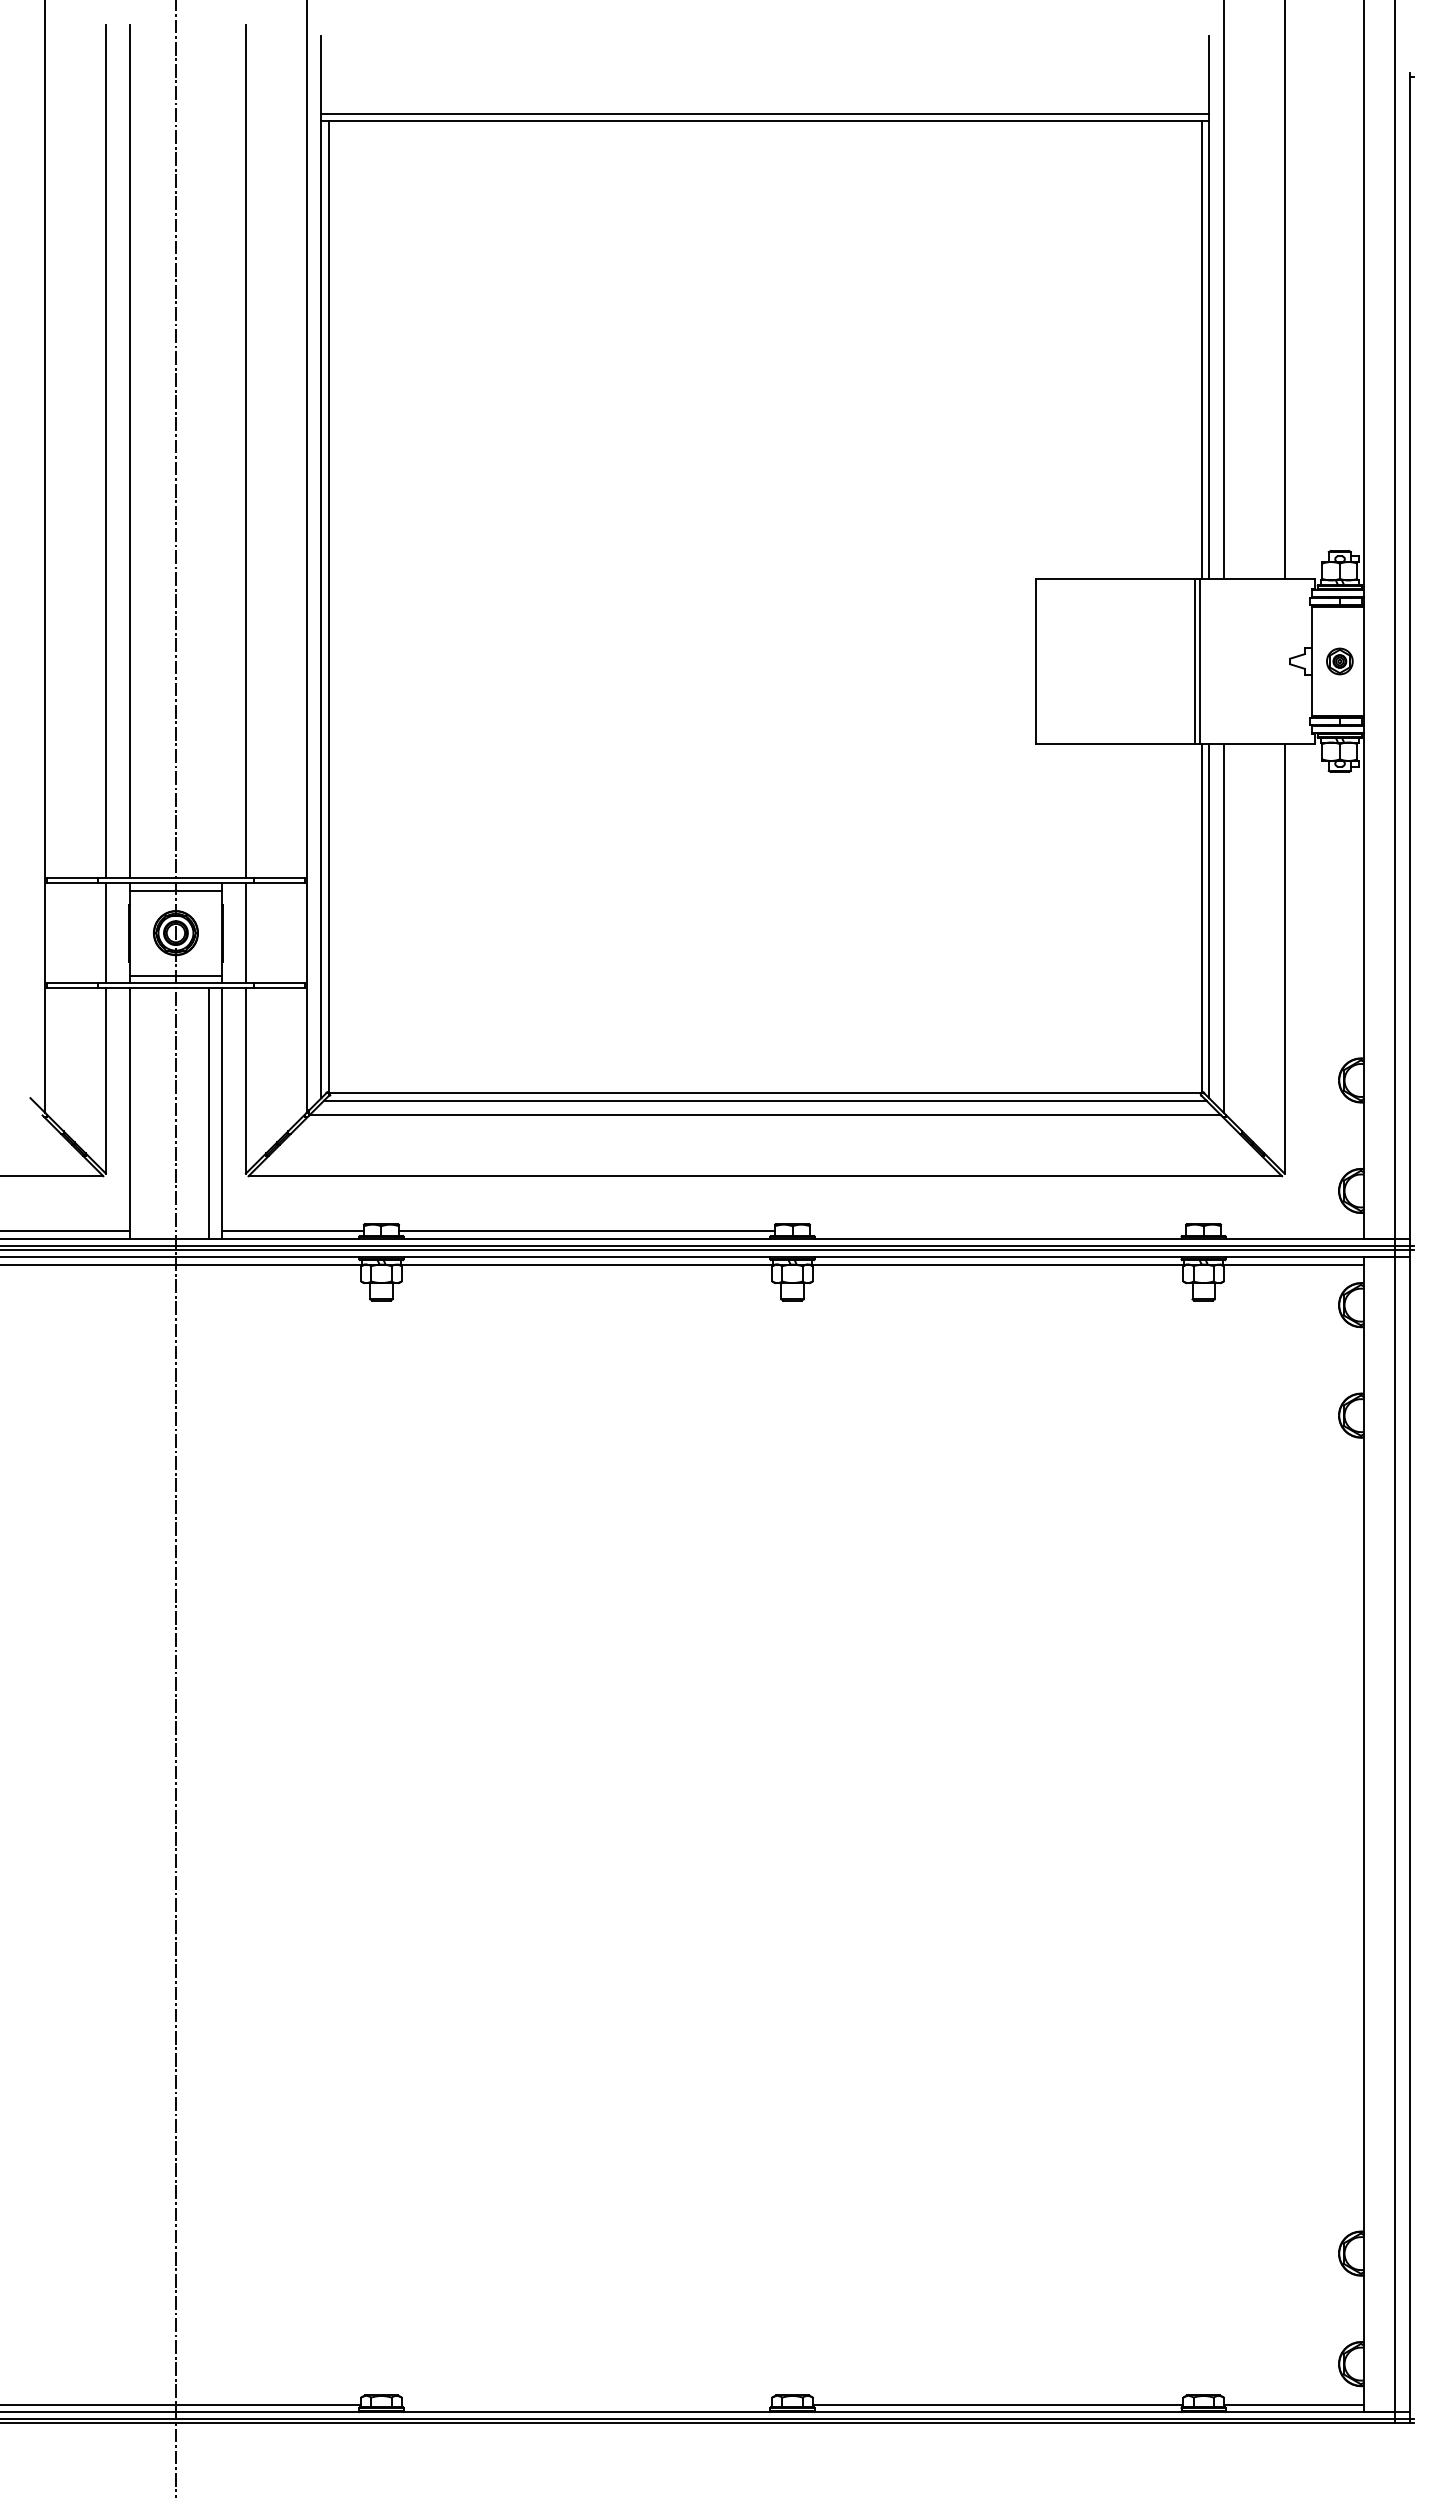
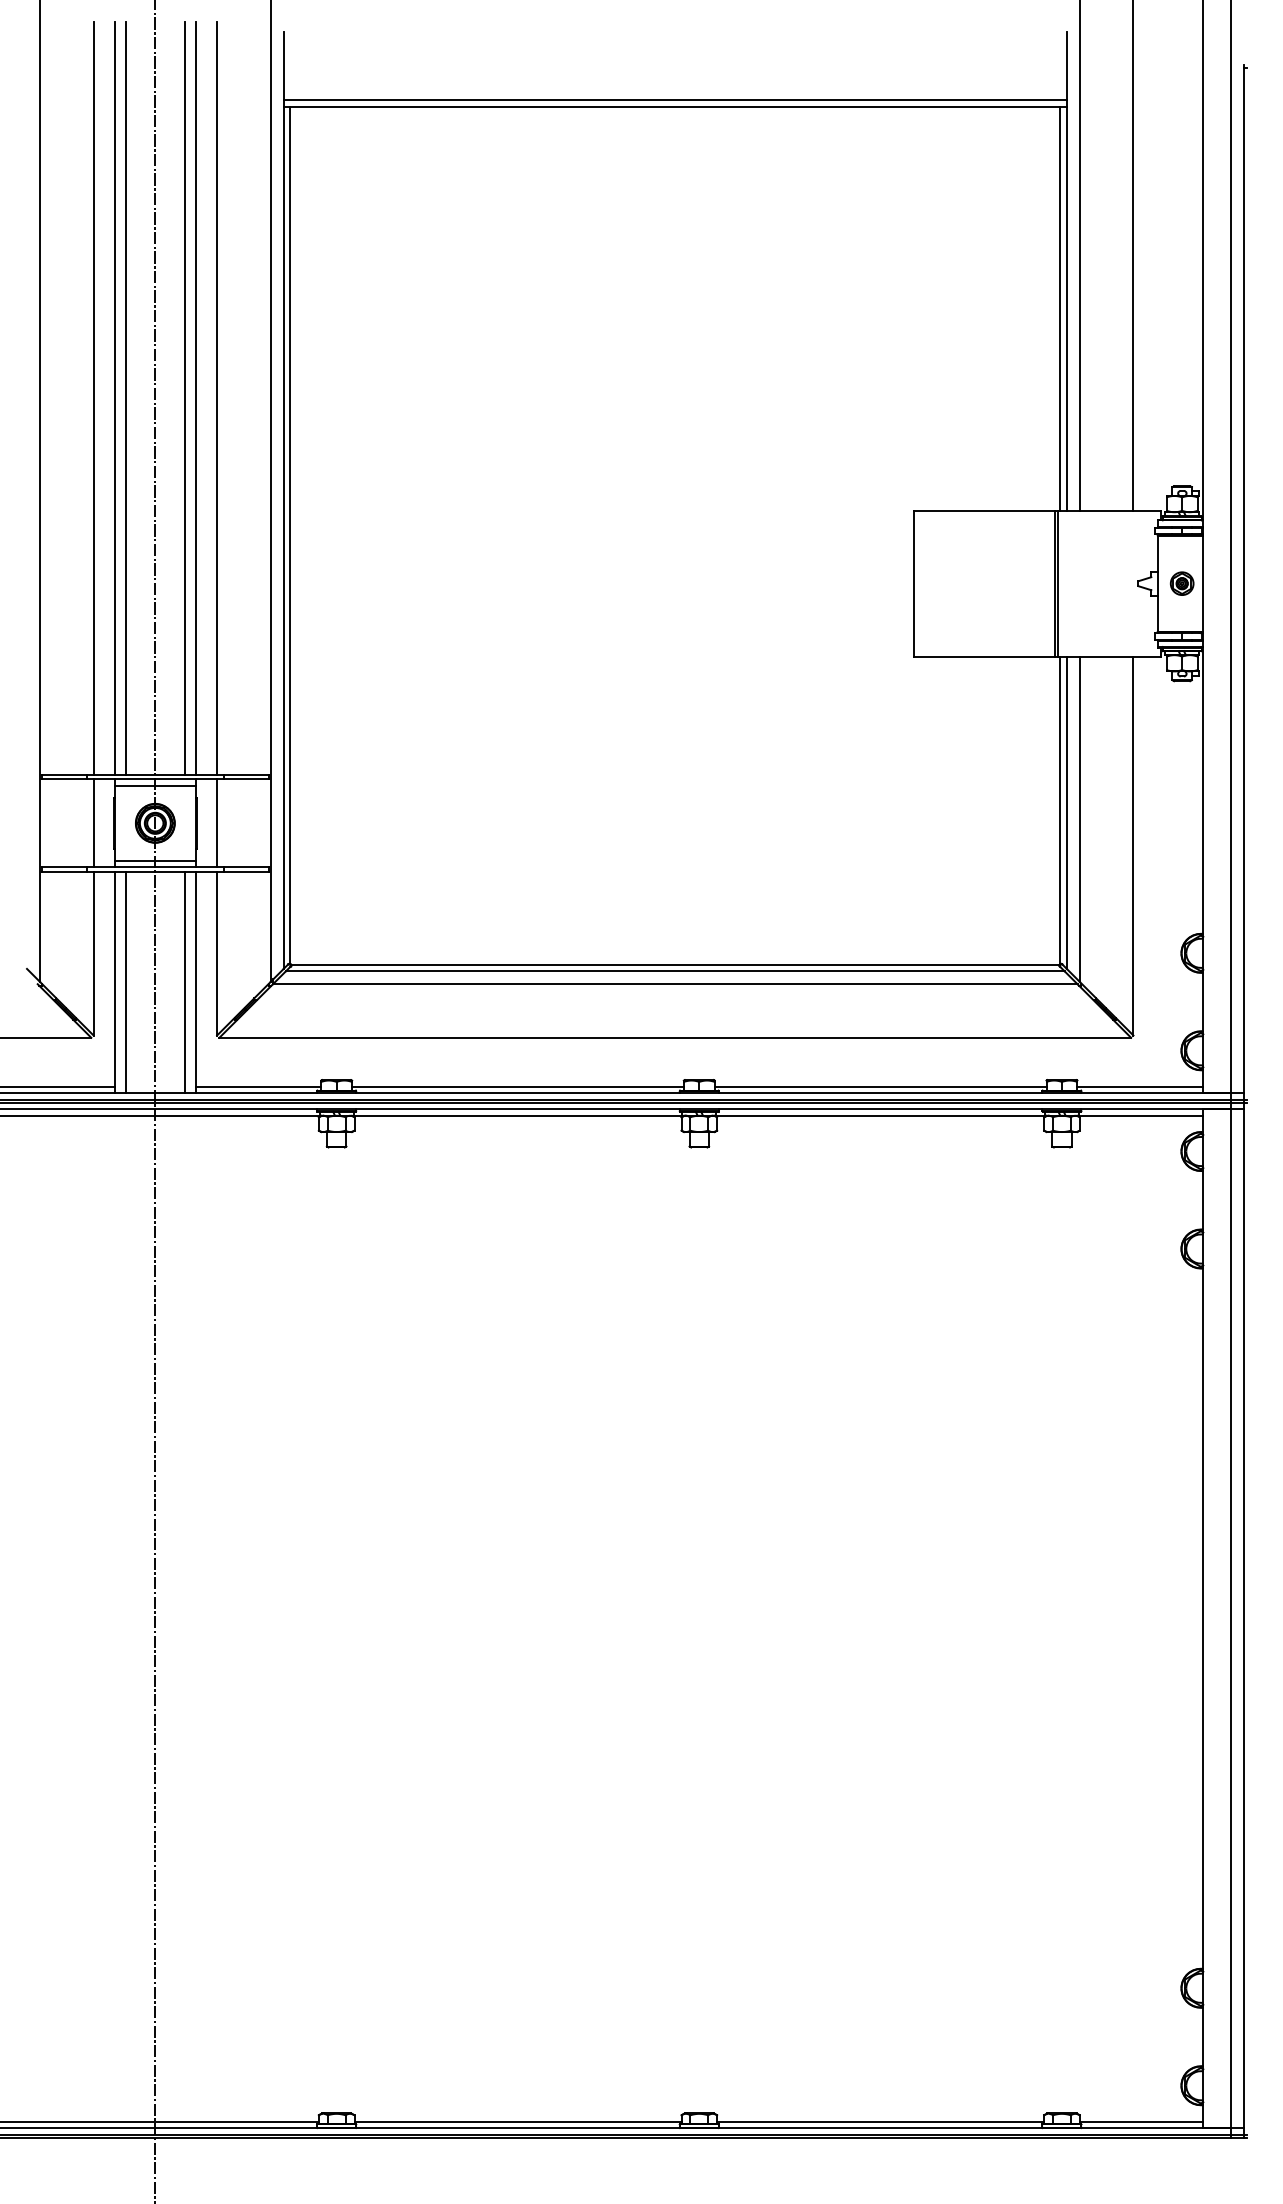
line: (142, 451) -> (125, 398), added
line: (209, 451) -> (184, 398), added
line: (221, 451) -> (195, 398), added
line: (142, 1113) -> (125, 982), added
line: (998, 1231) -> (881, 1086), added
line: (1292, 1231) -> (1140, 1086), added
line: (586, 2404) -> (517, 2121), added

